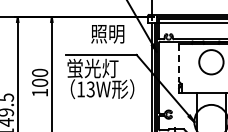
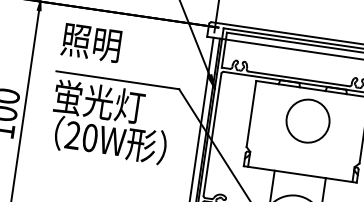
text: (107, 34) -> (90, 43), moved
line: (179, 62) -> (252, 113), dashed -> solid
text: (85, 89) -> (80, 136), 13W -> 20W

